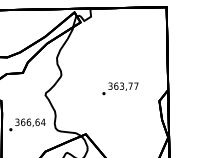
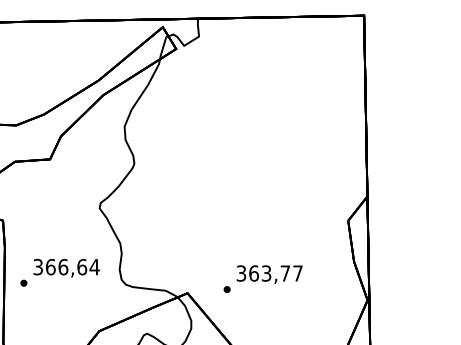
text: (120, 88) -> (263, 278), moved

